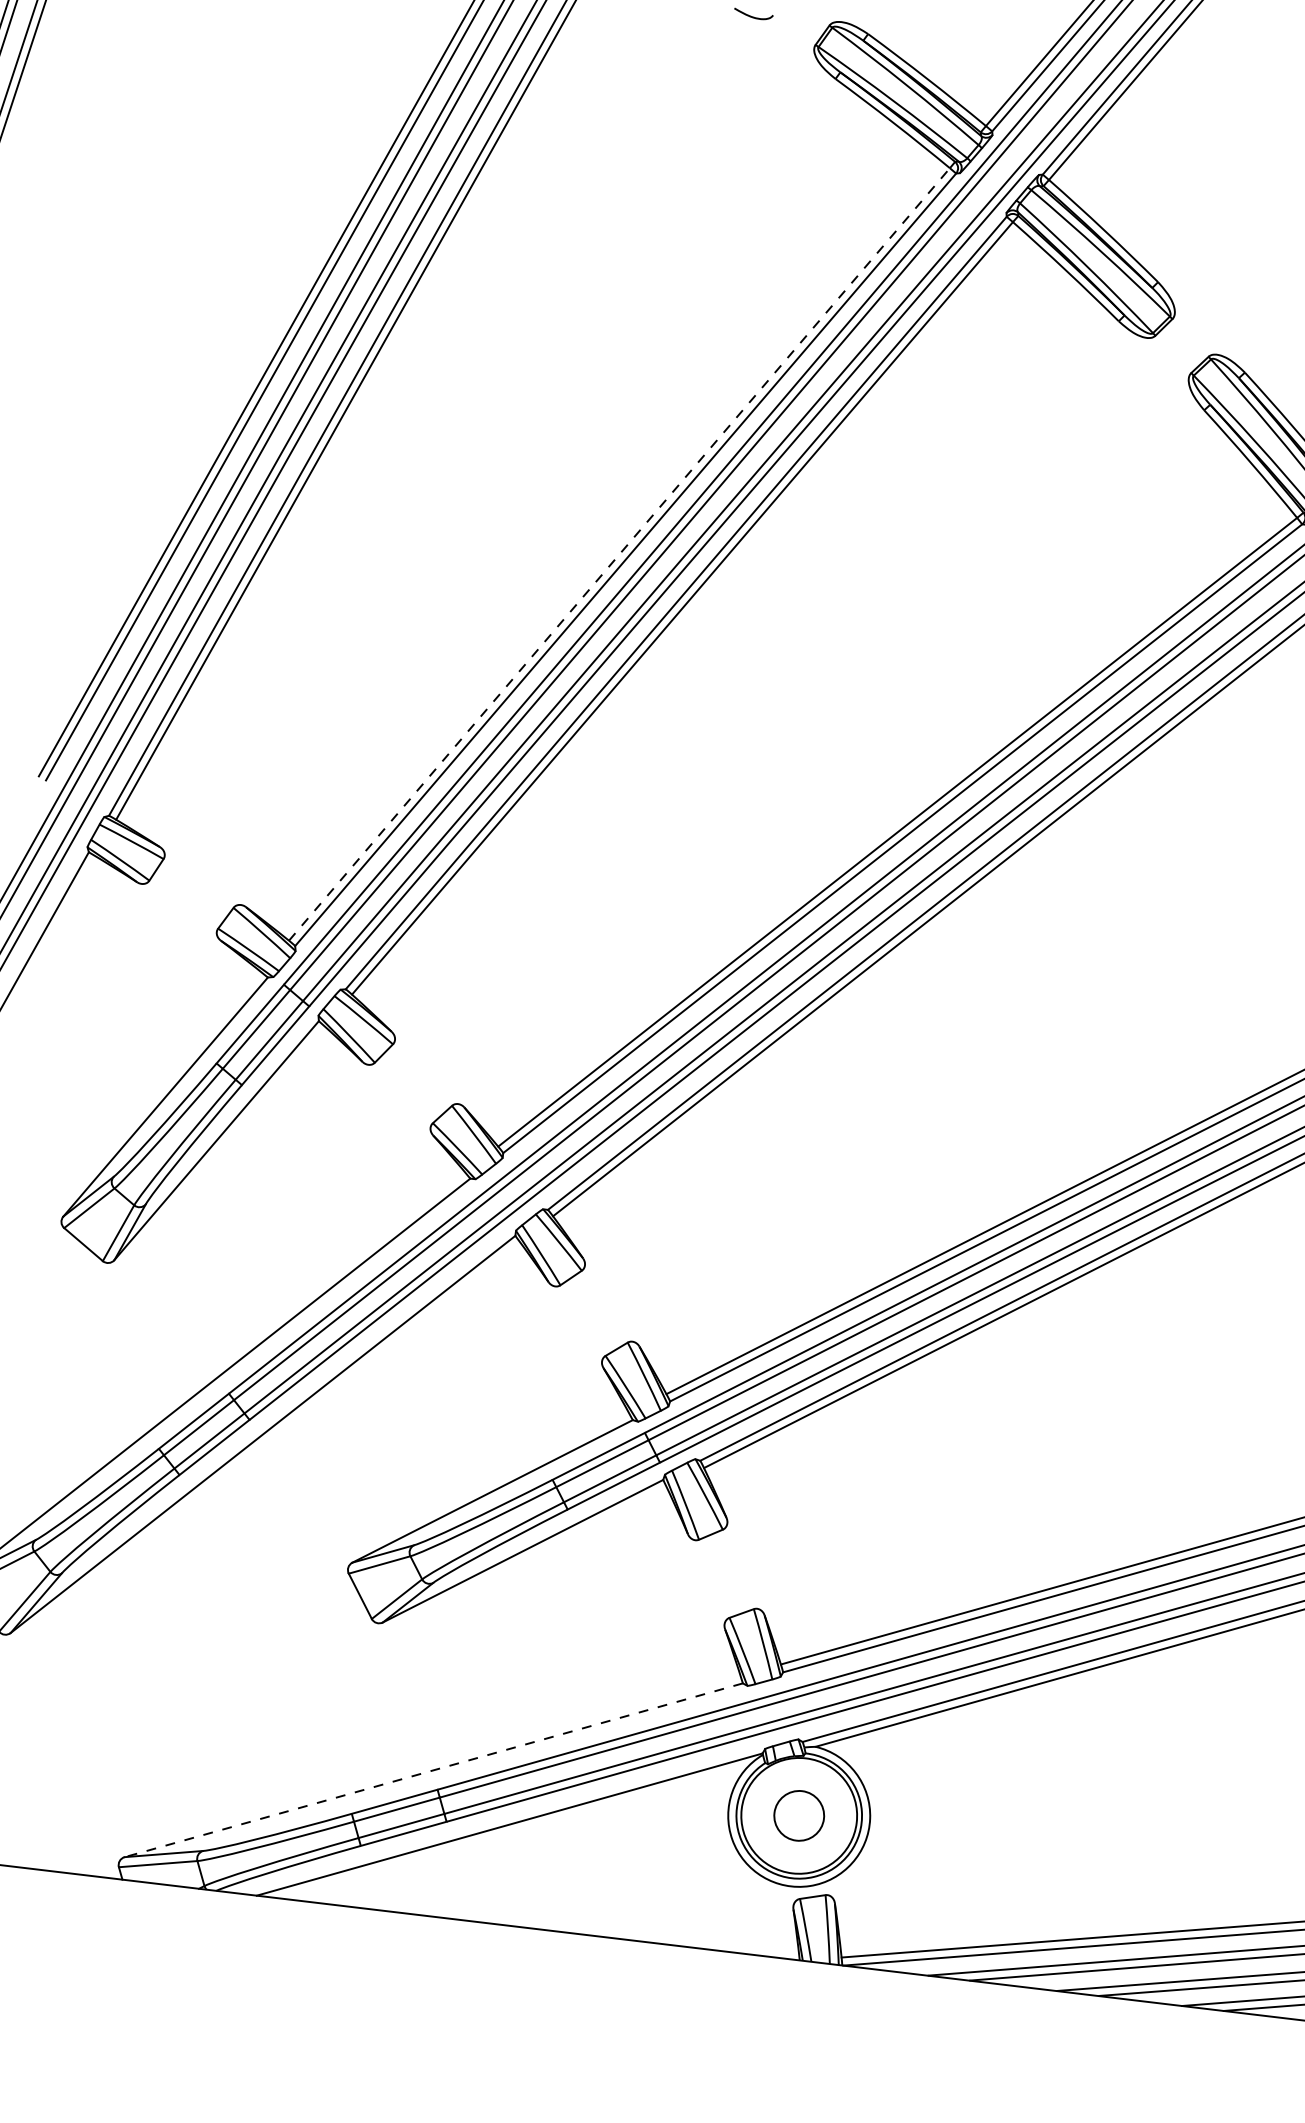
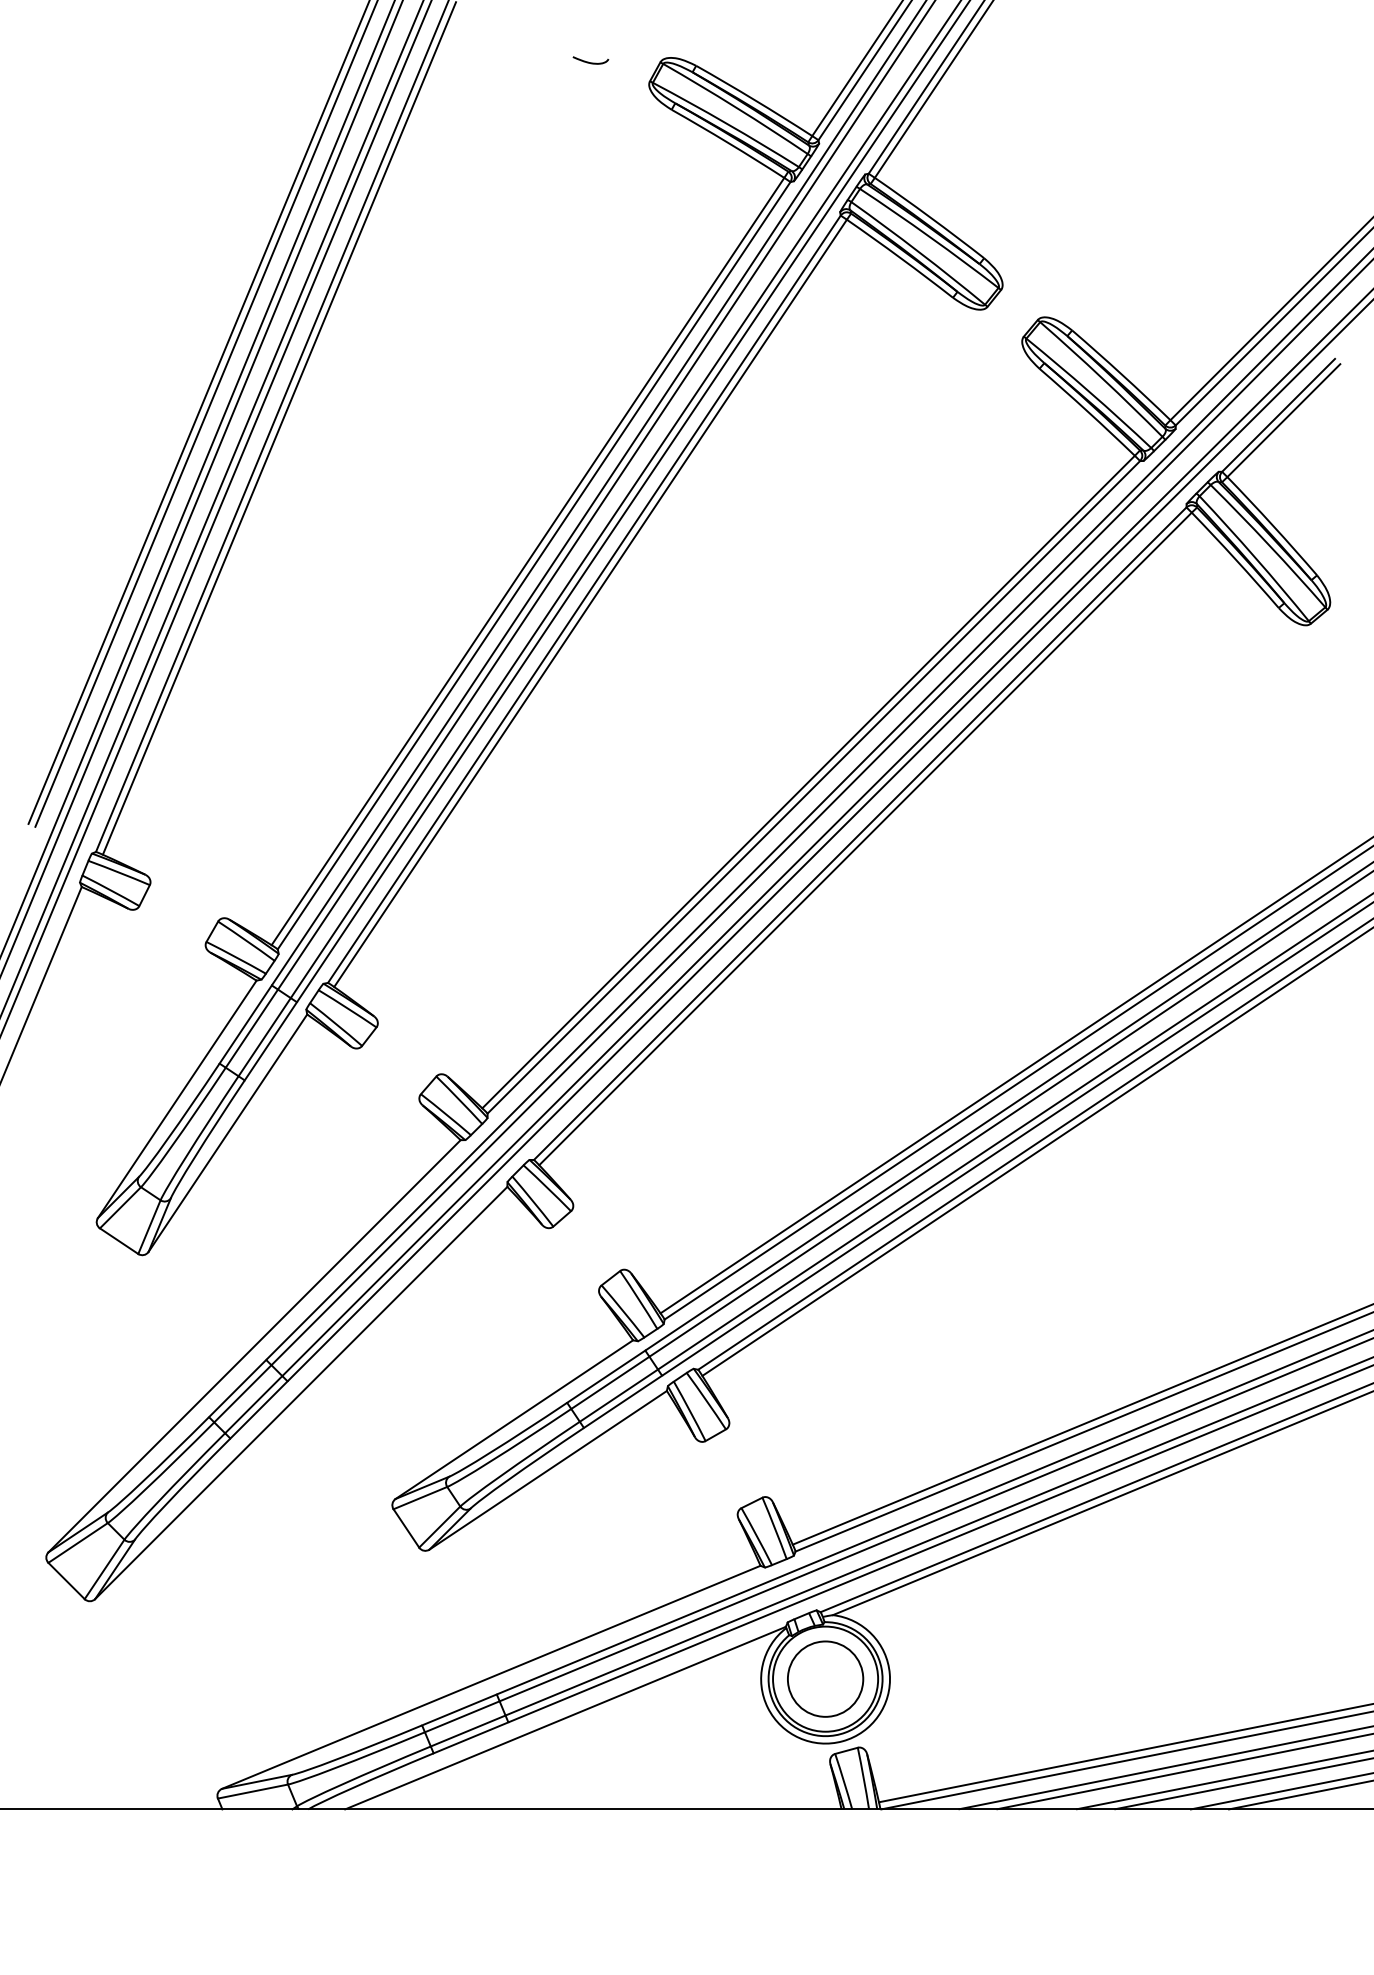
line: (620, 554) -> (528, 561), dashed -> solid
line: (432, 1770) -> (490, 1677), dashed -> solid
circle: (799, 1815) -> (825, 1678), size x1.67

